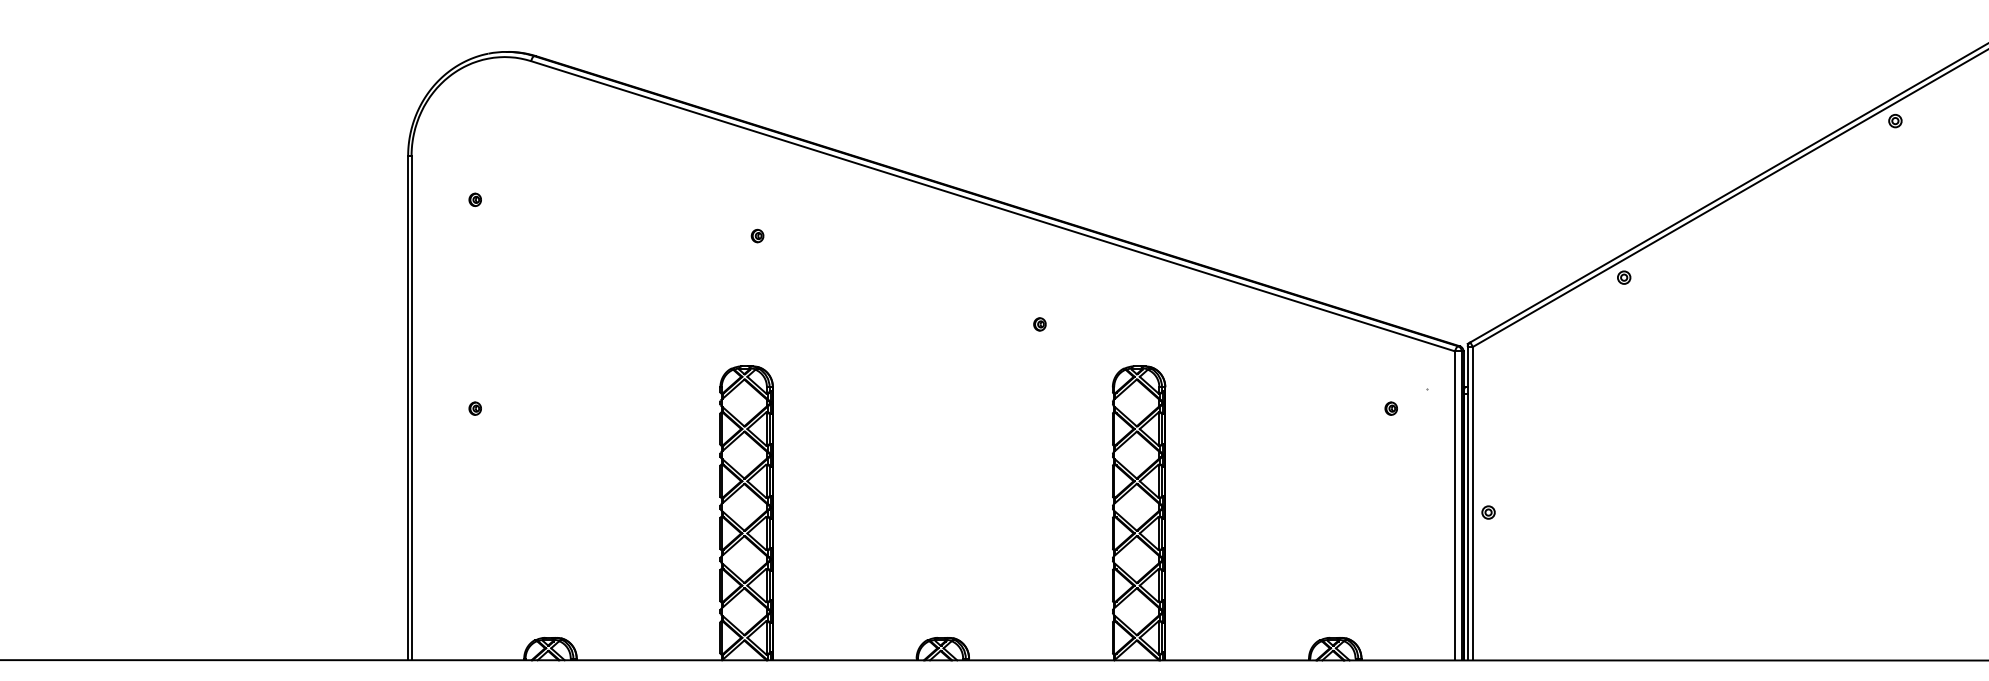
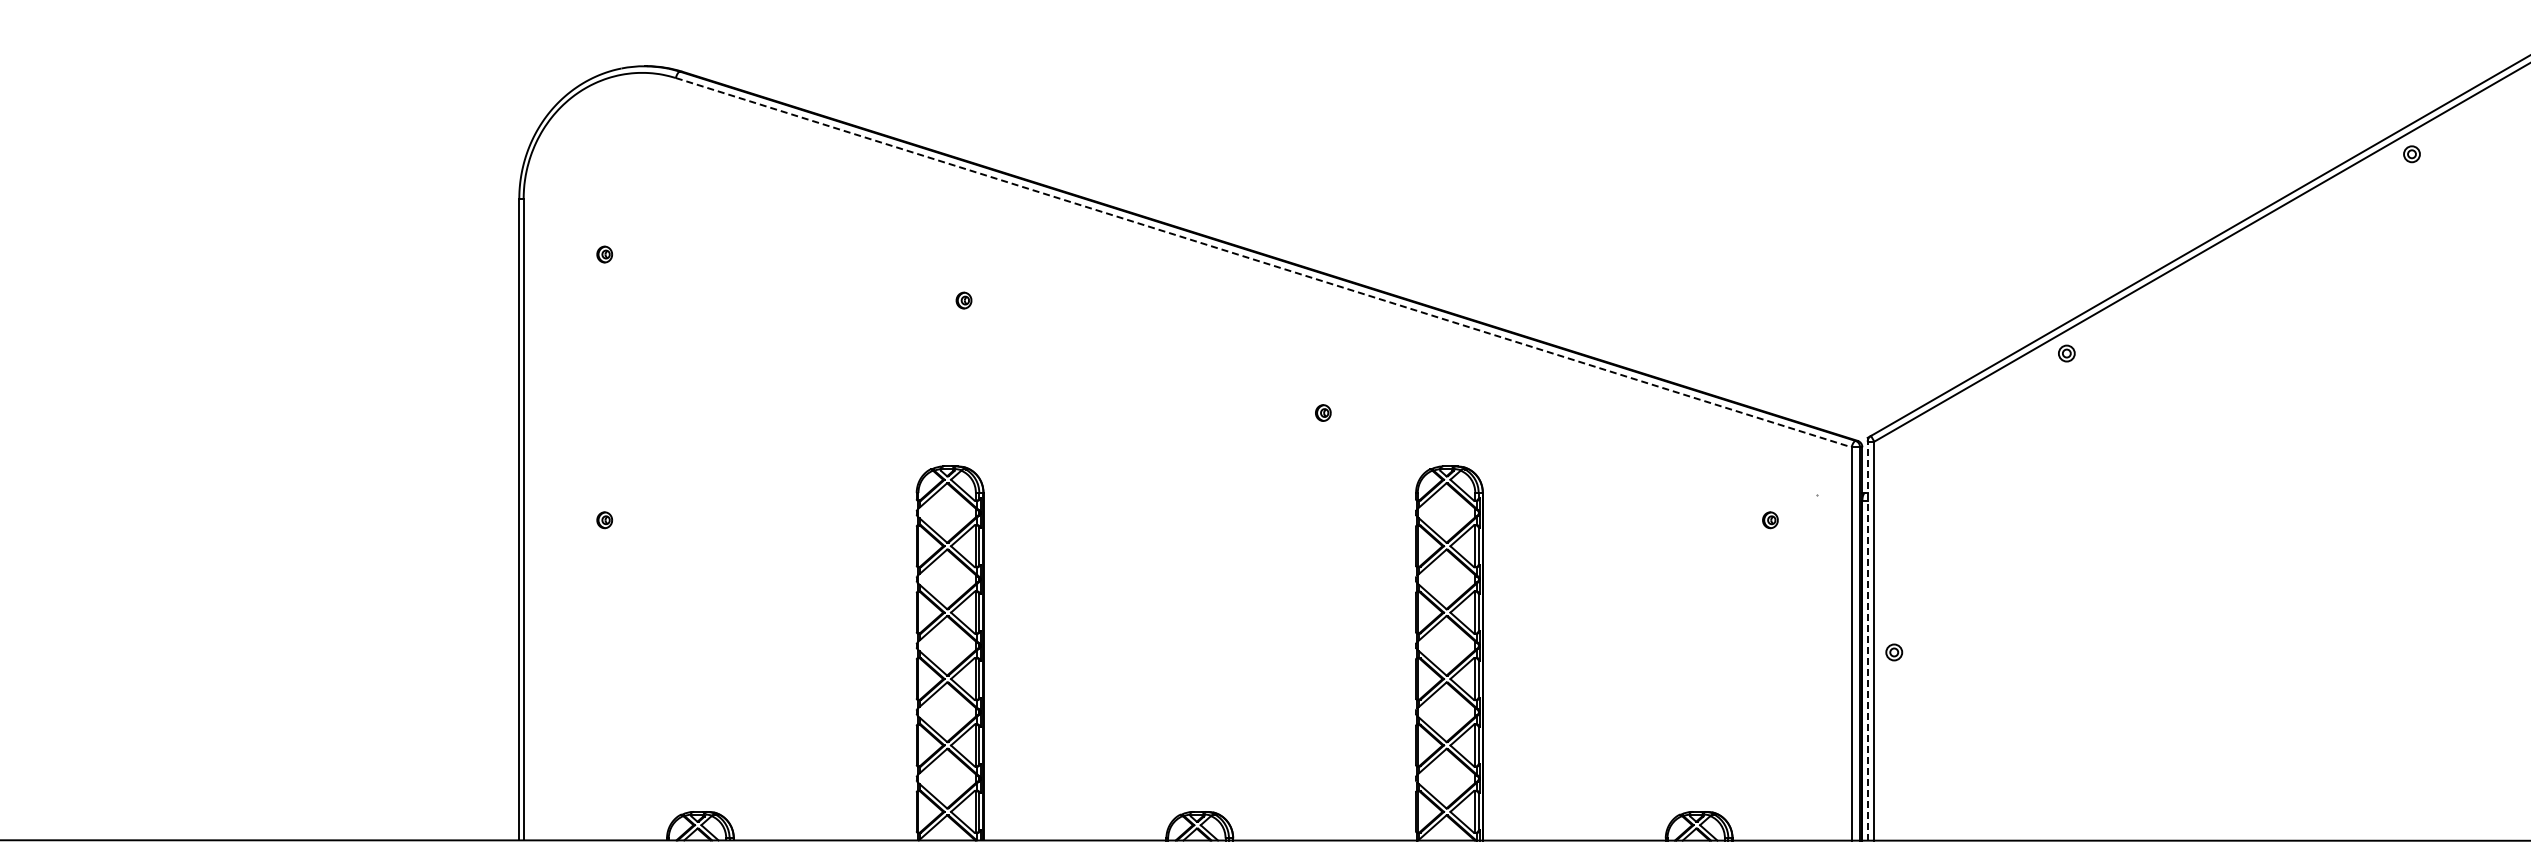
line: (993, 206) -> (1264, 262), solid -> dashed
line: (1467, 503) -> (1867, 640), solid -> dashed

